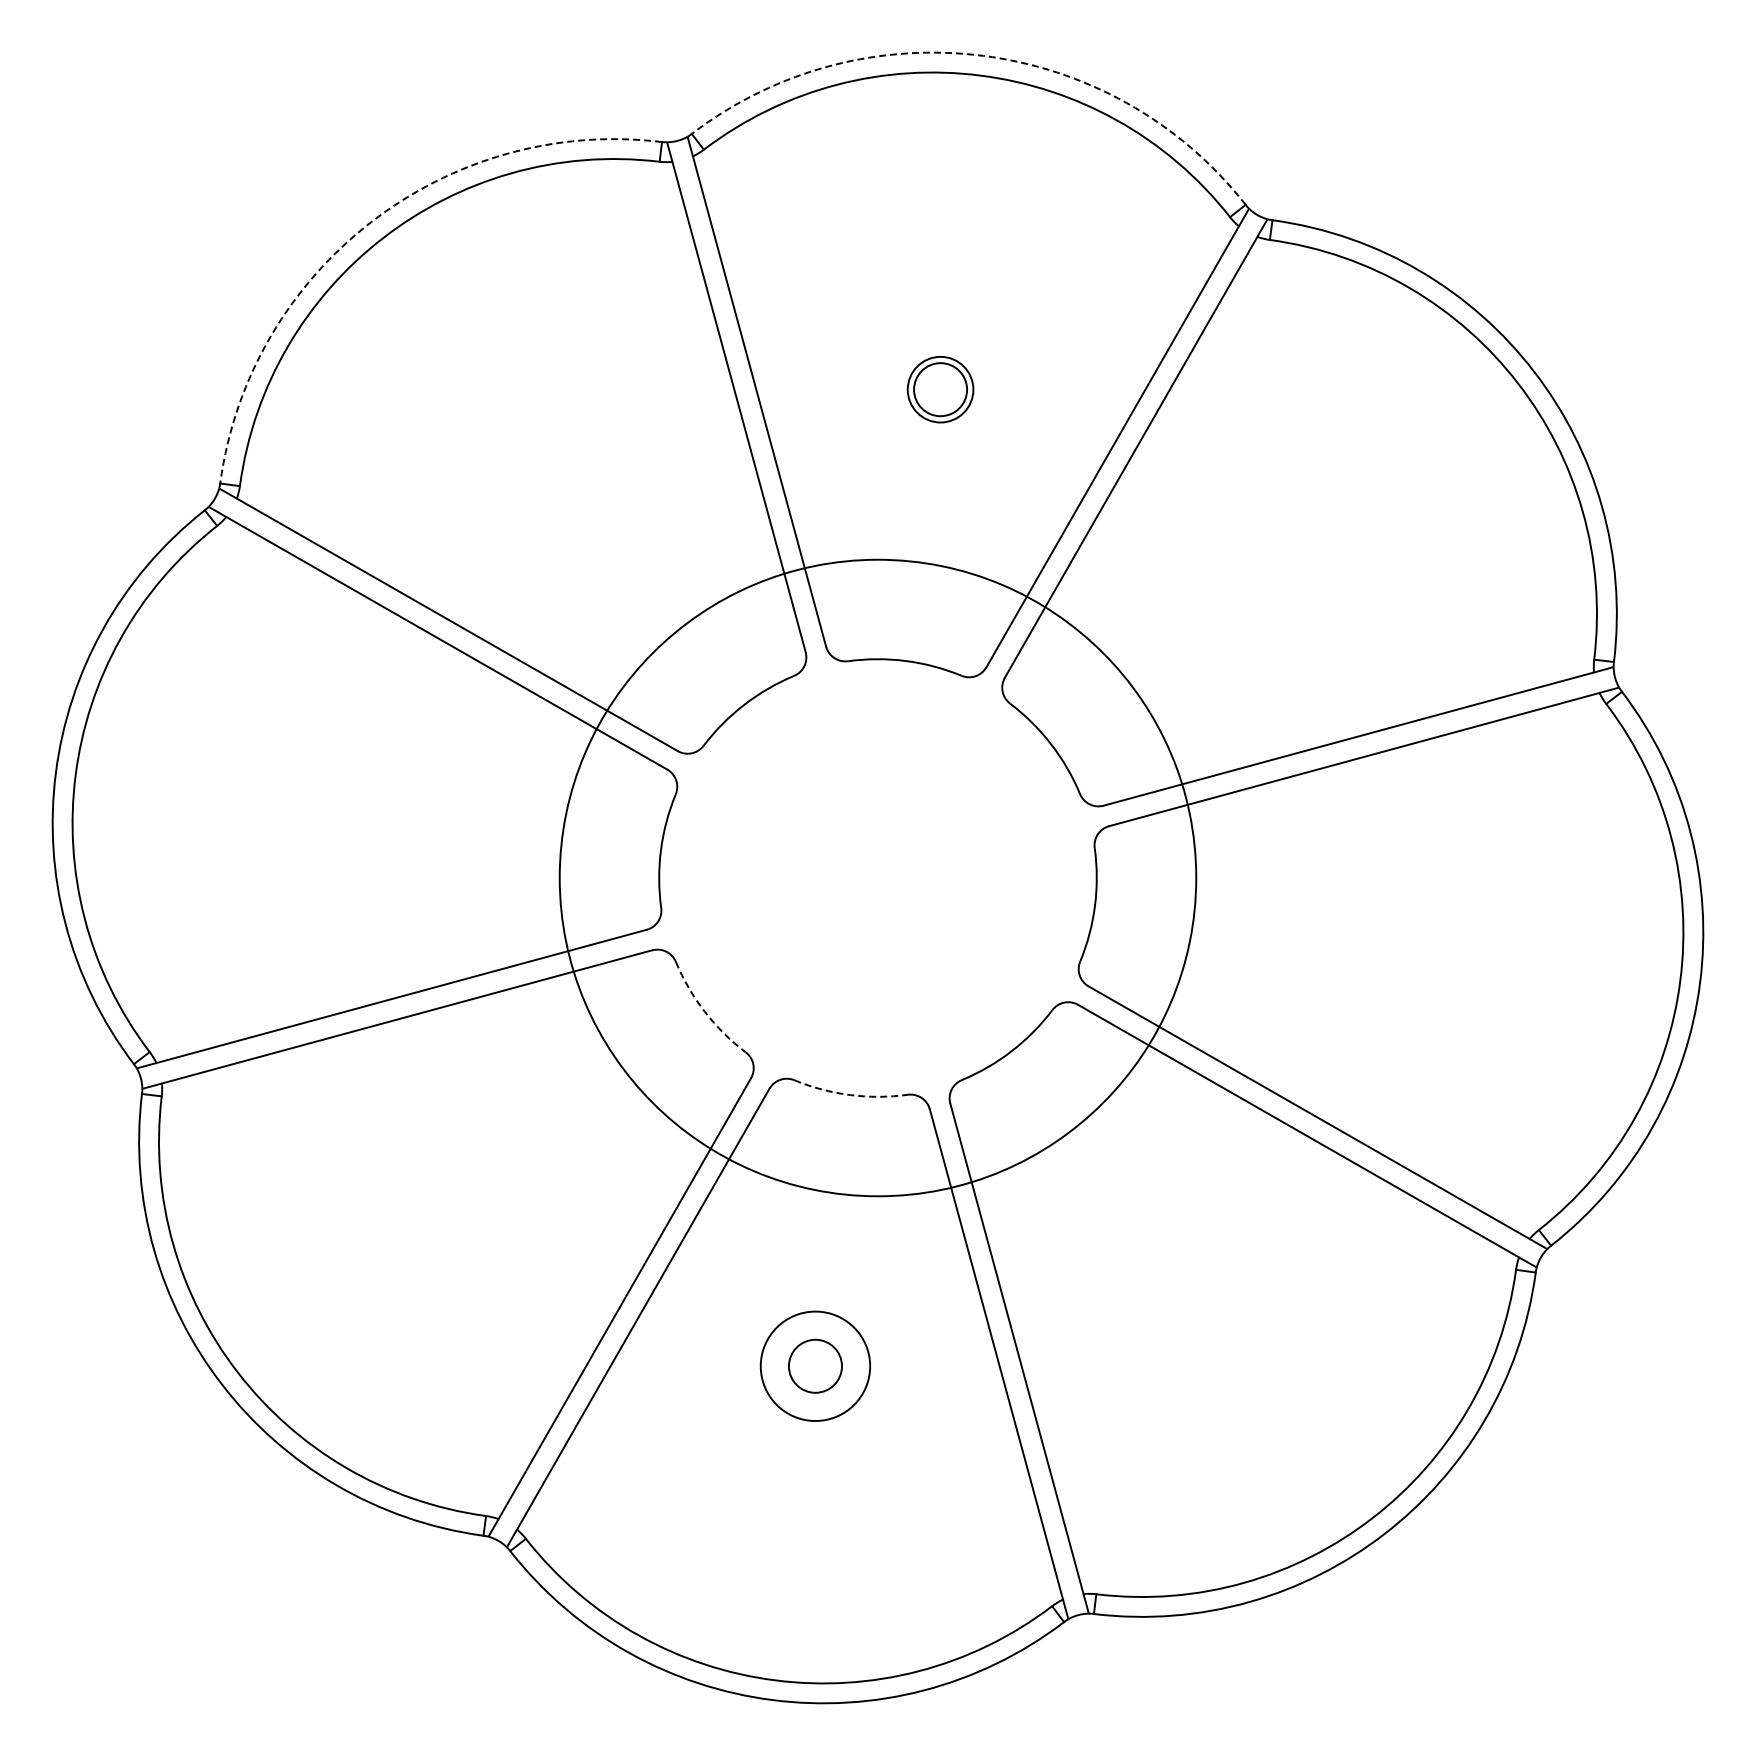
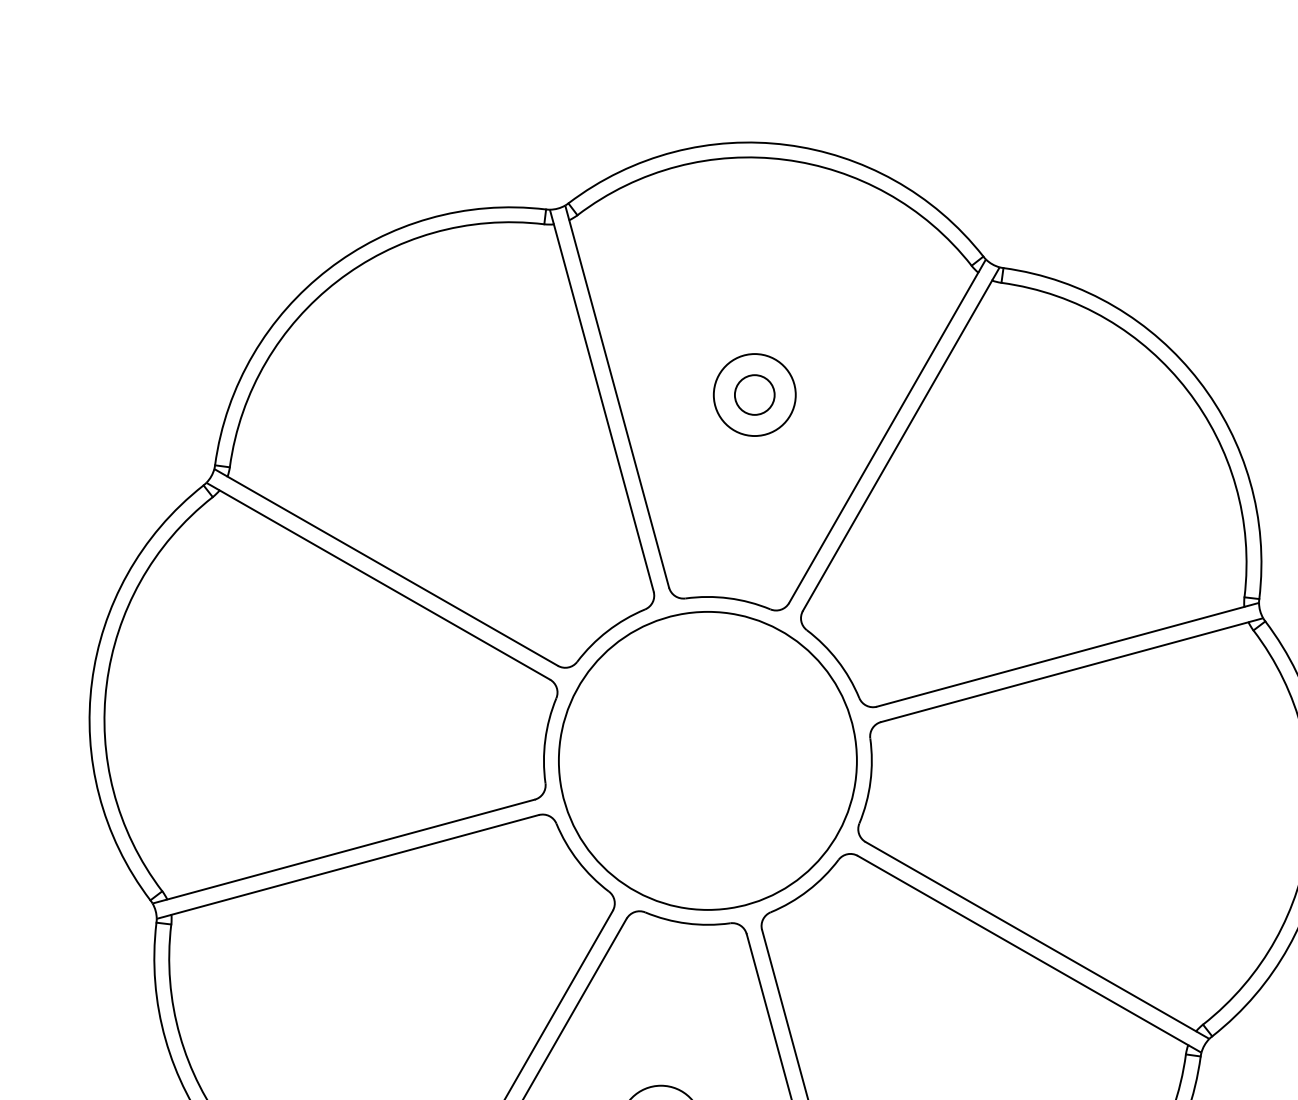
arc: (983, 55) -> (786, 144), dashed -> solid
arc: (371, 222) -> (328, 269), dashed -> solid
circle: (940, 389) -> (754, 394), size x1.67
circle: (877, 877) -> (707, 760), size x0.62
arc: (704, 1011) -> (577, 860), dashed -> solid
arc: (850, 1095) -> (687, 923), dashed -> solid

